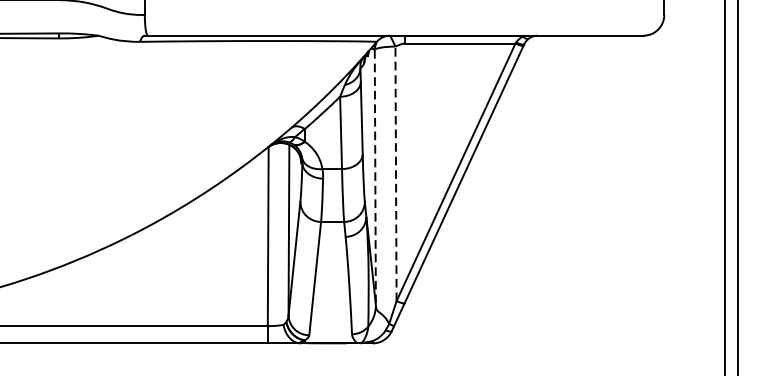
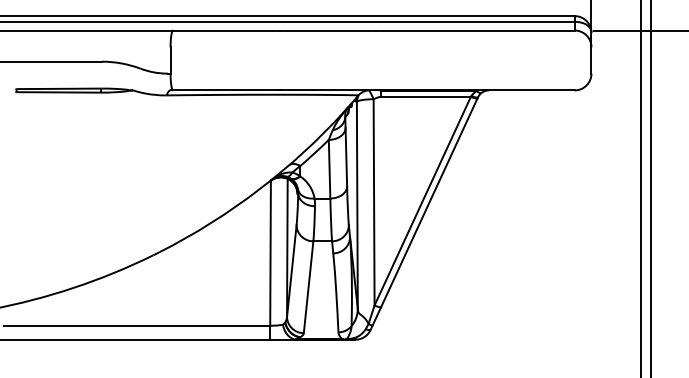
line: (396, 172) -> (374, 201), dashed -> solid
line: (375, 178) -> (357, 206), dashed -> solid

